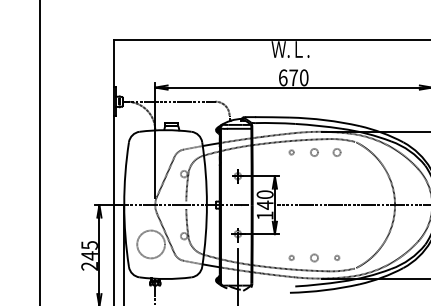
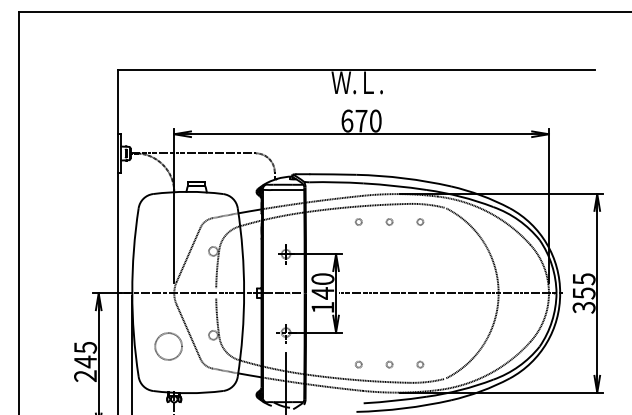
circle: (314, 152) -> (389, 221), size x0.62
circle: (337, 152) -> (420, 221), size x0.62
circle: (151, 244) -> (168, 346), size x0.71
circle: (314, 257) -> (389, 364), size x0.62

